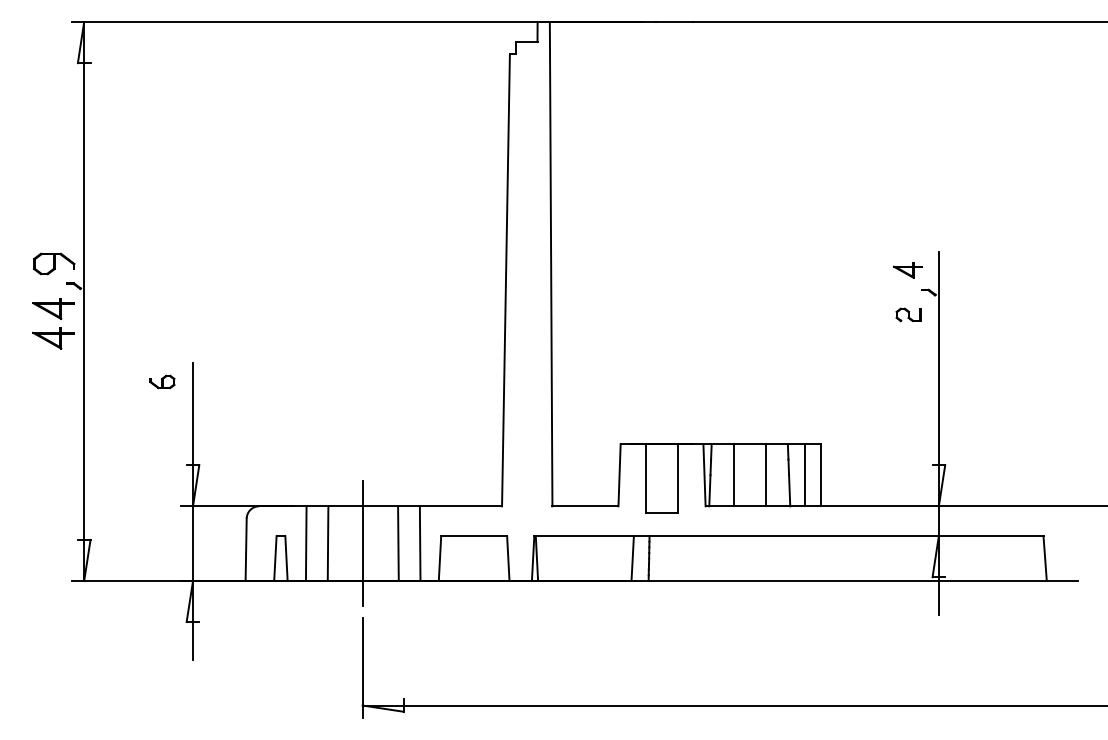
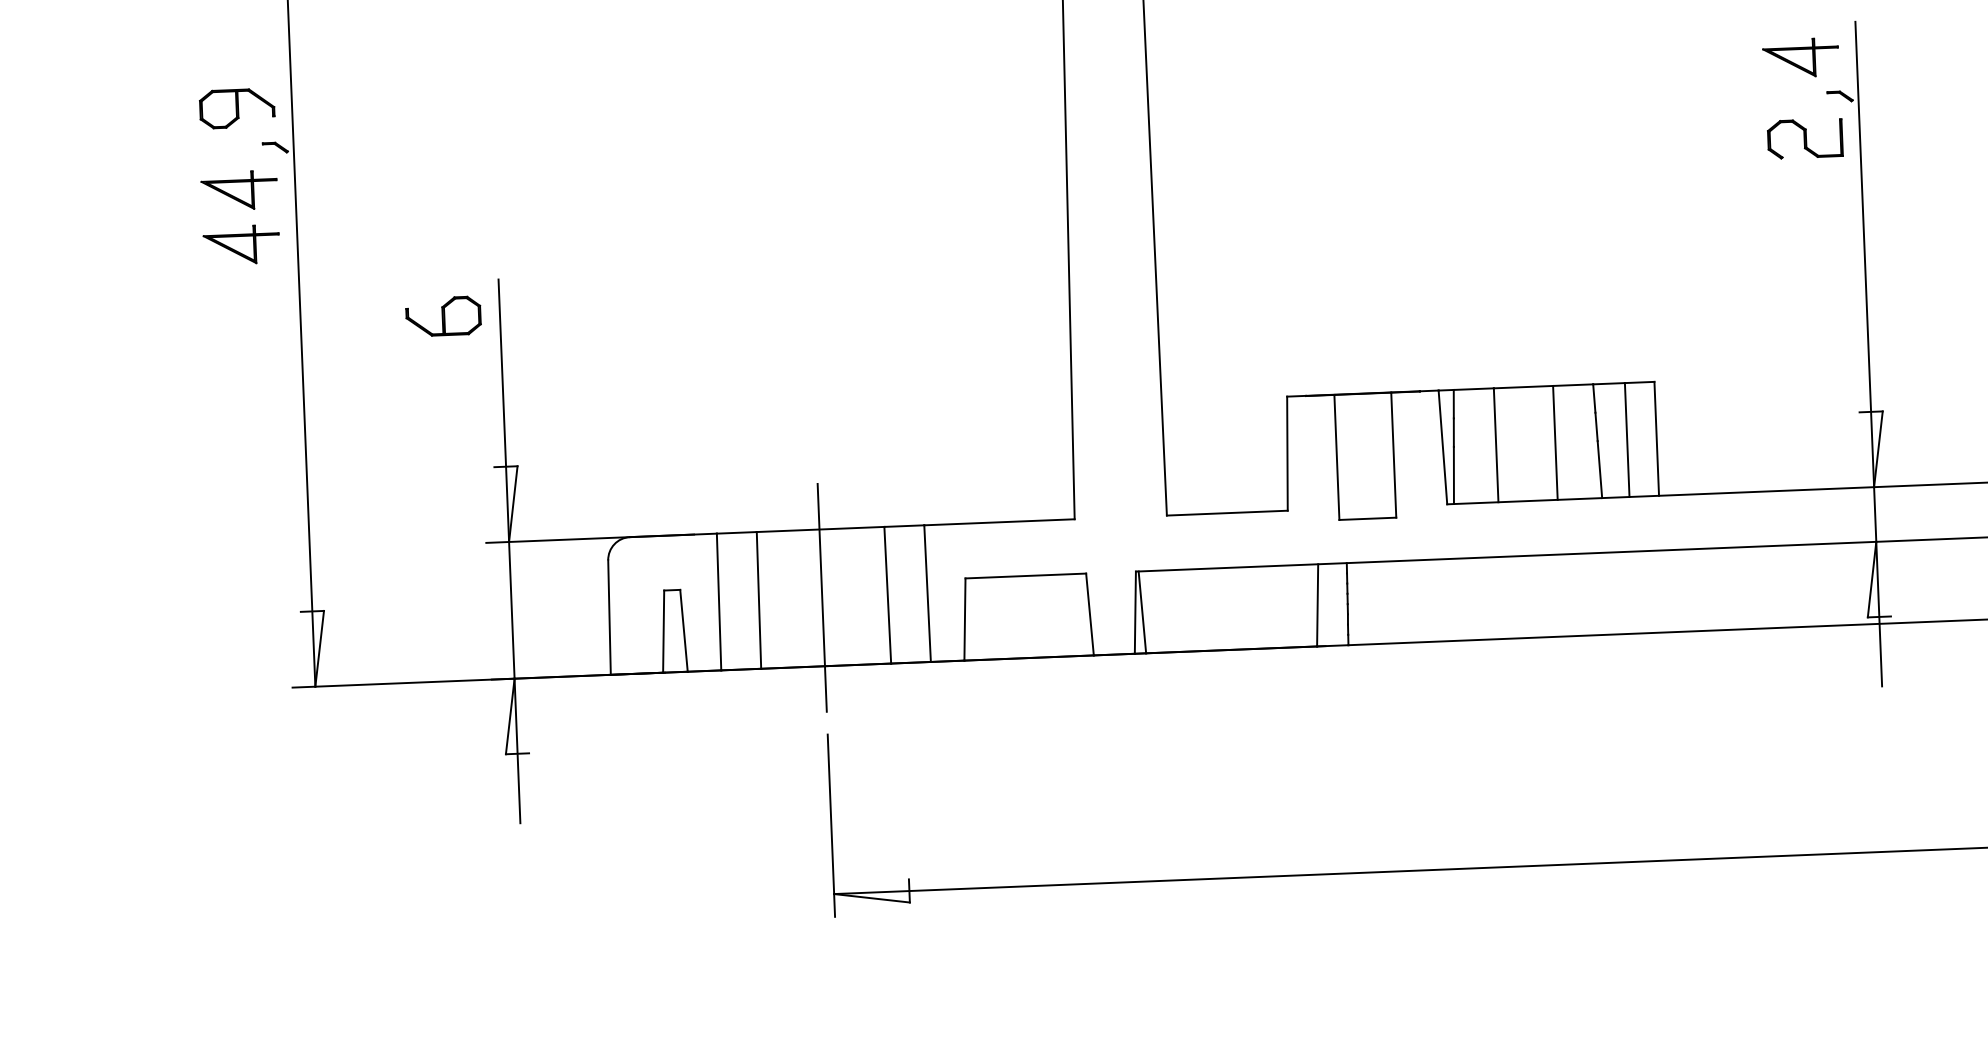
part: (907, 270) -> (1799, 57), size x1.43
part: (908, 314) -> (1804, 138), size x1.67
part: (162, 381) -> (444, 315), size x1.67

